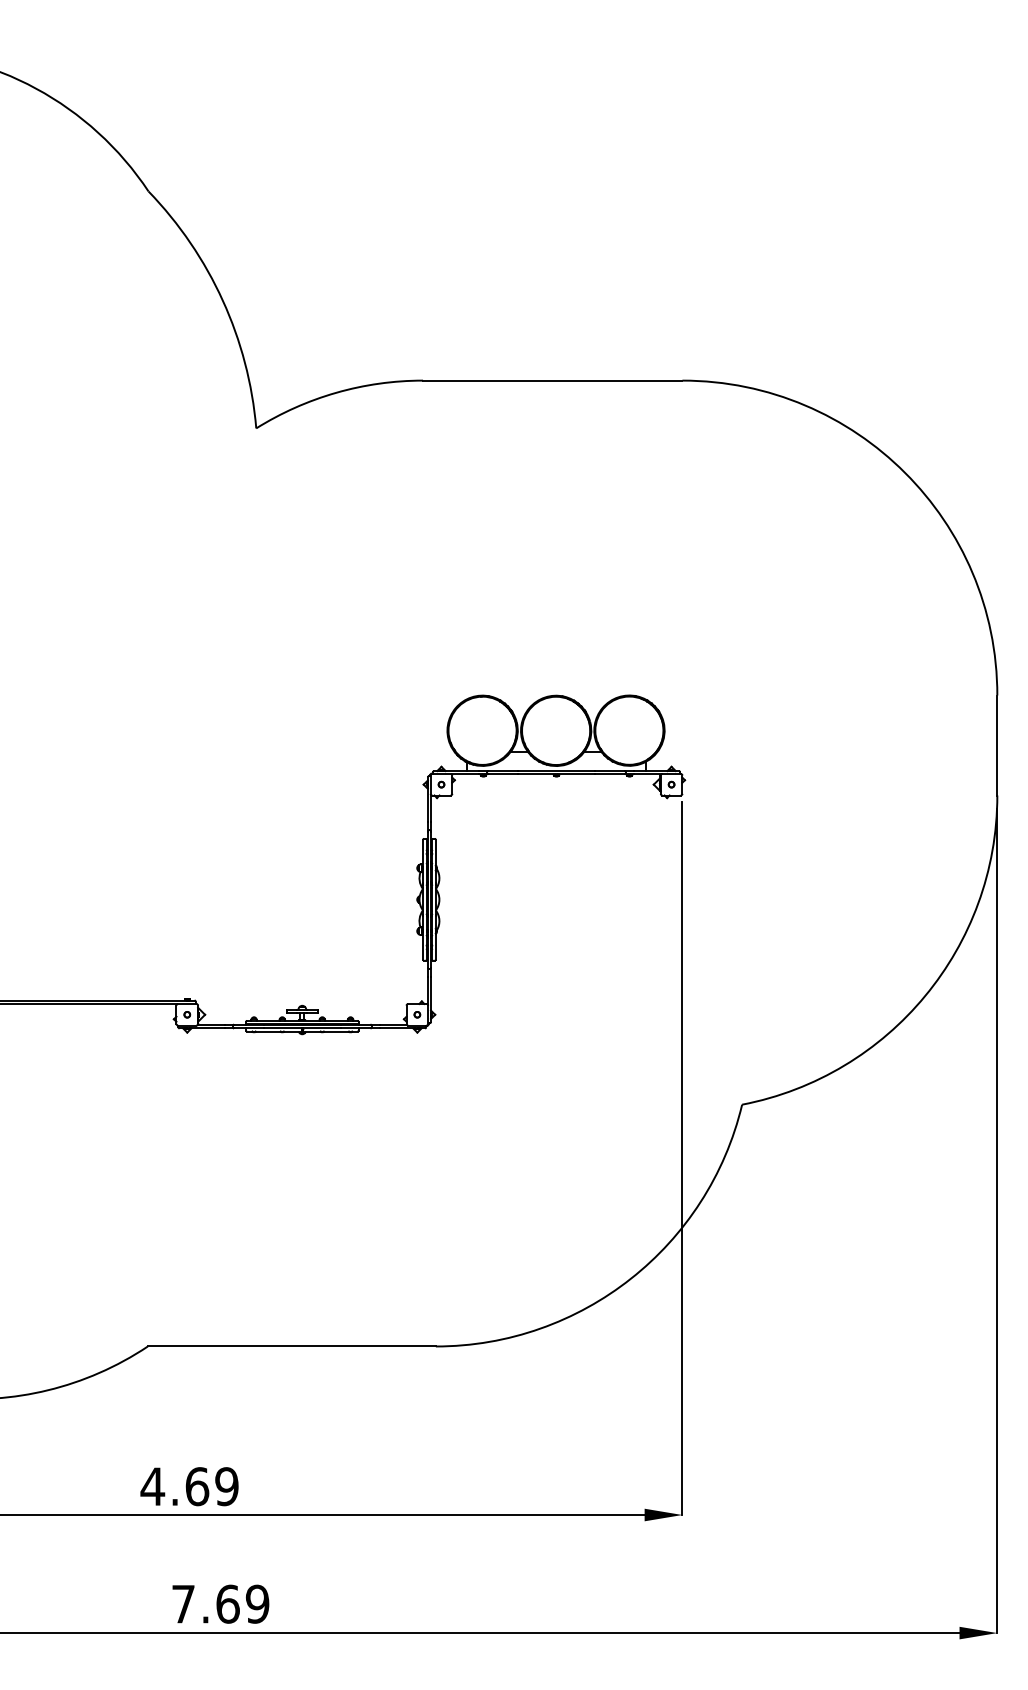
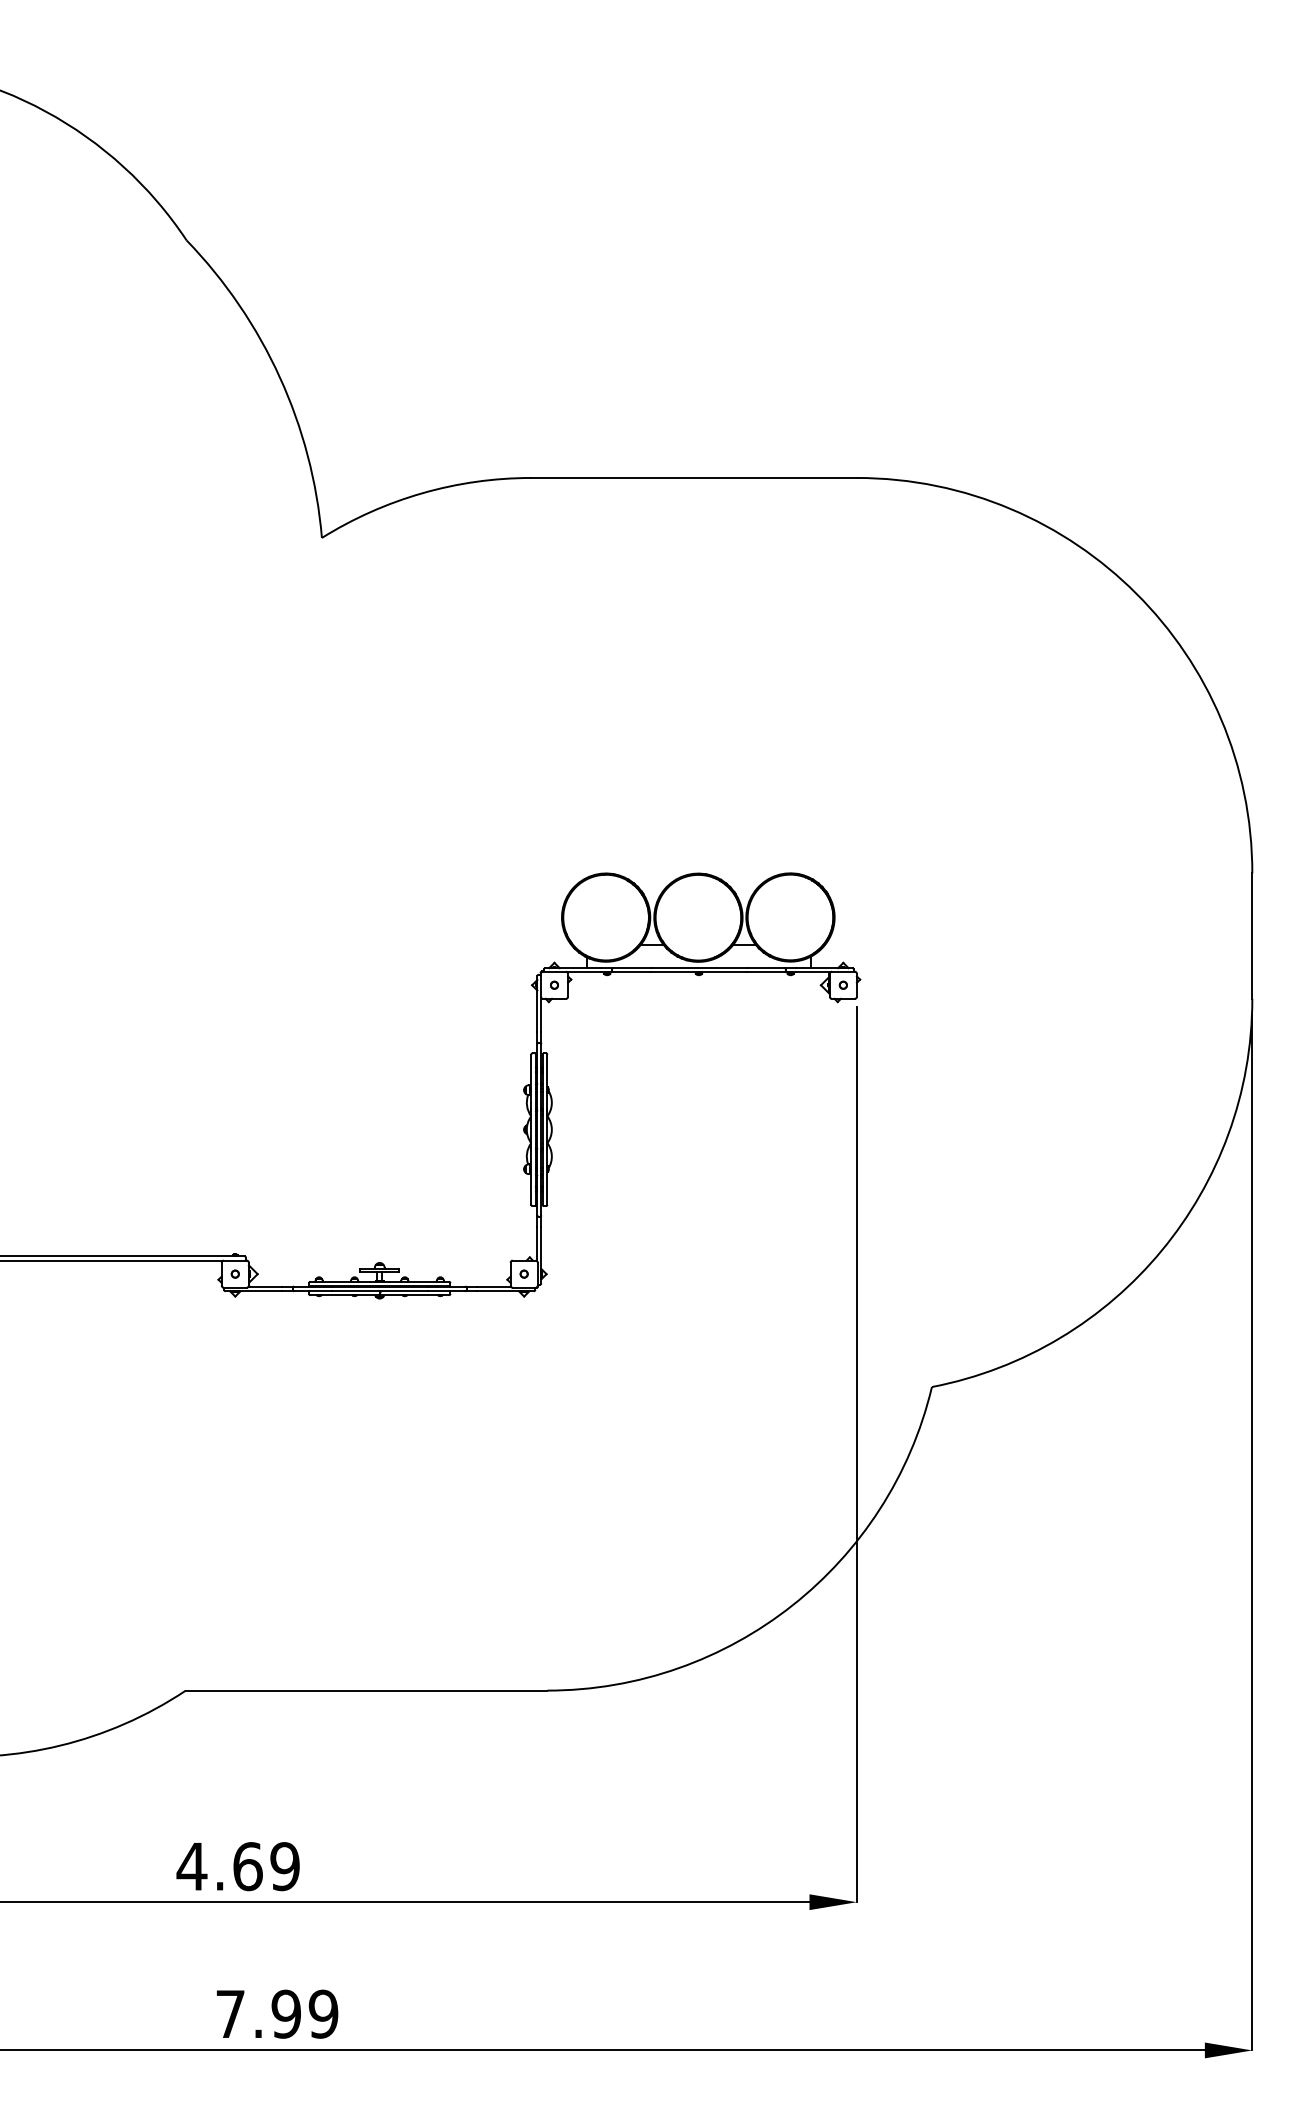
text: (228, 1603) -> (286, 2013), 7.69 -> 7.99

